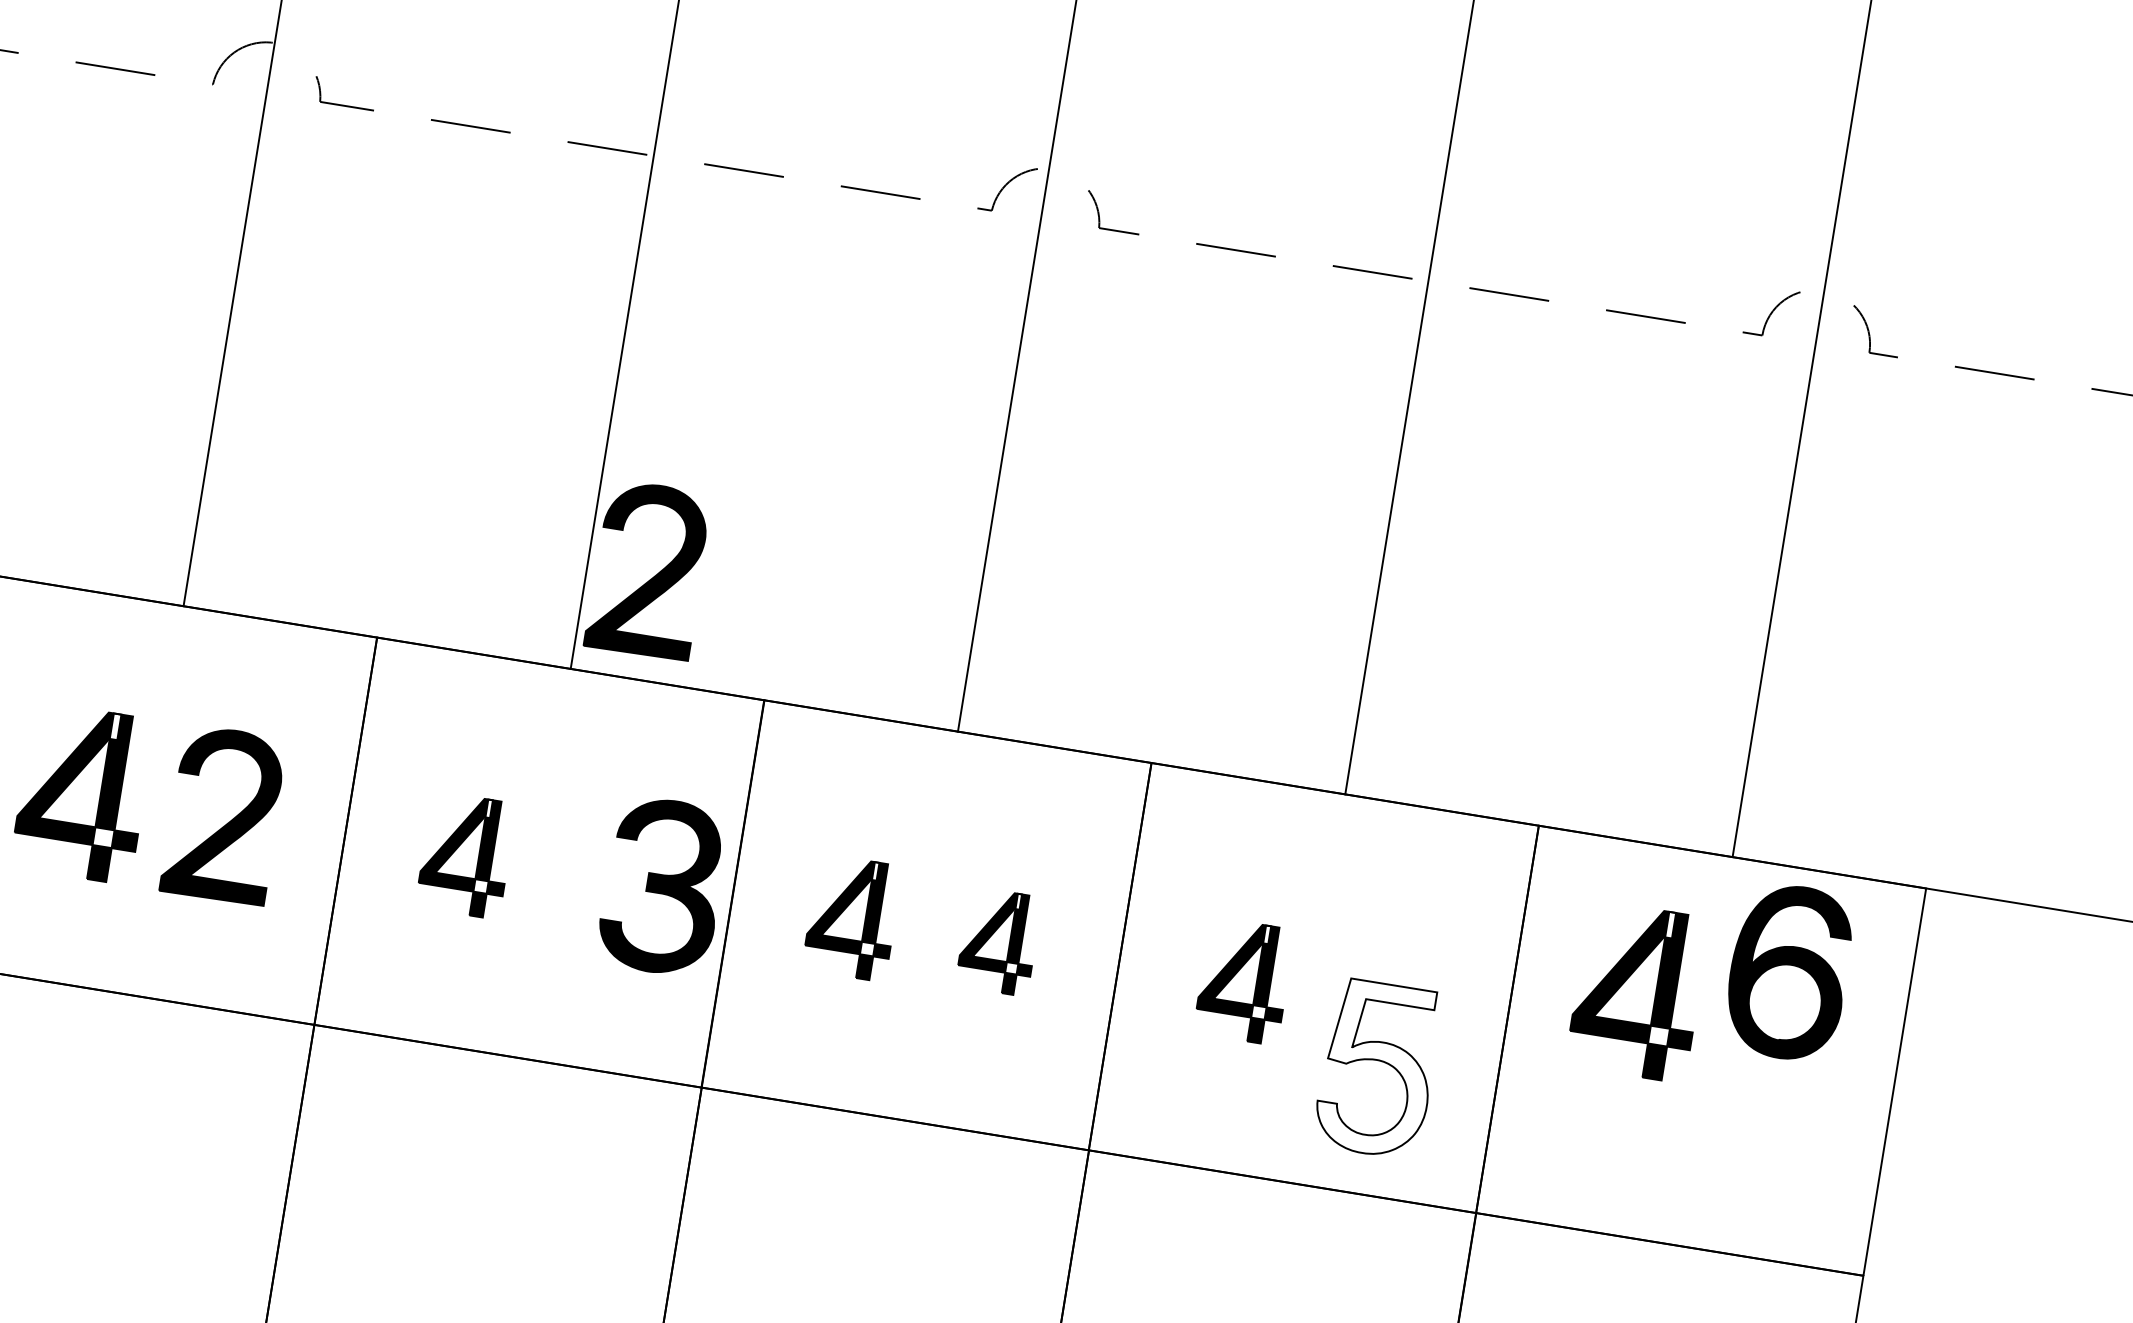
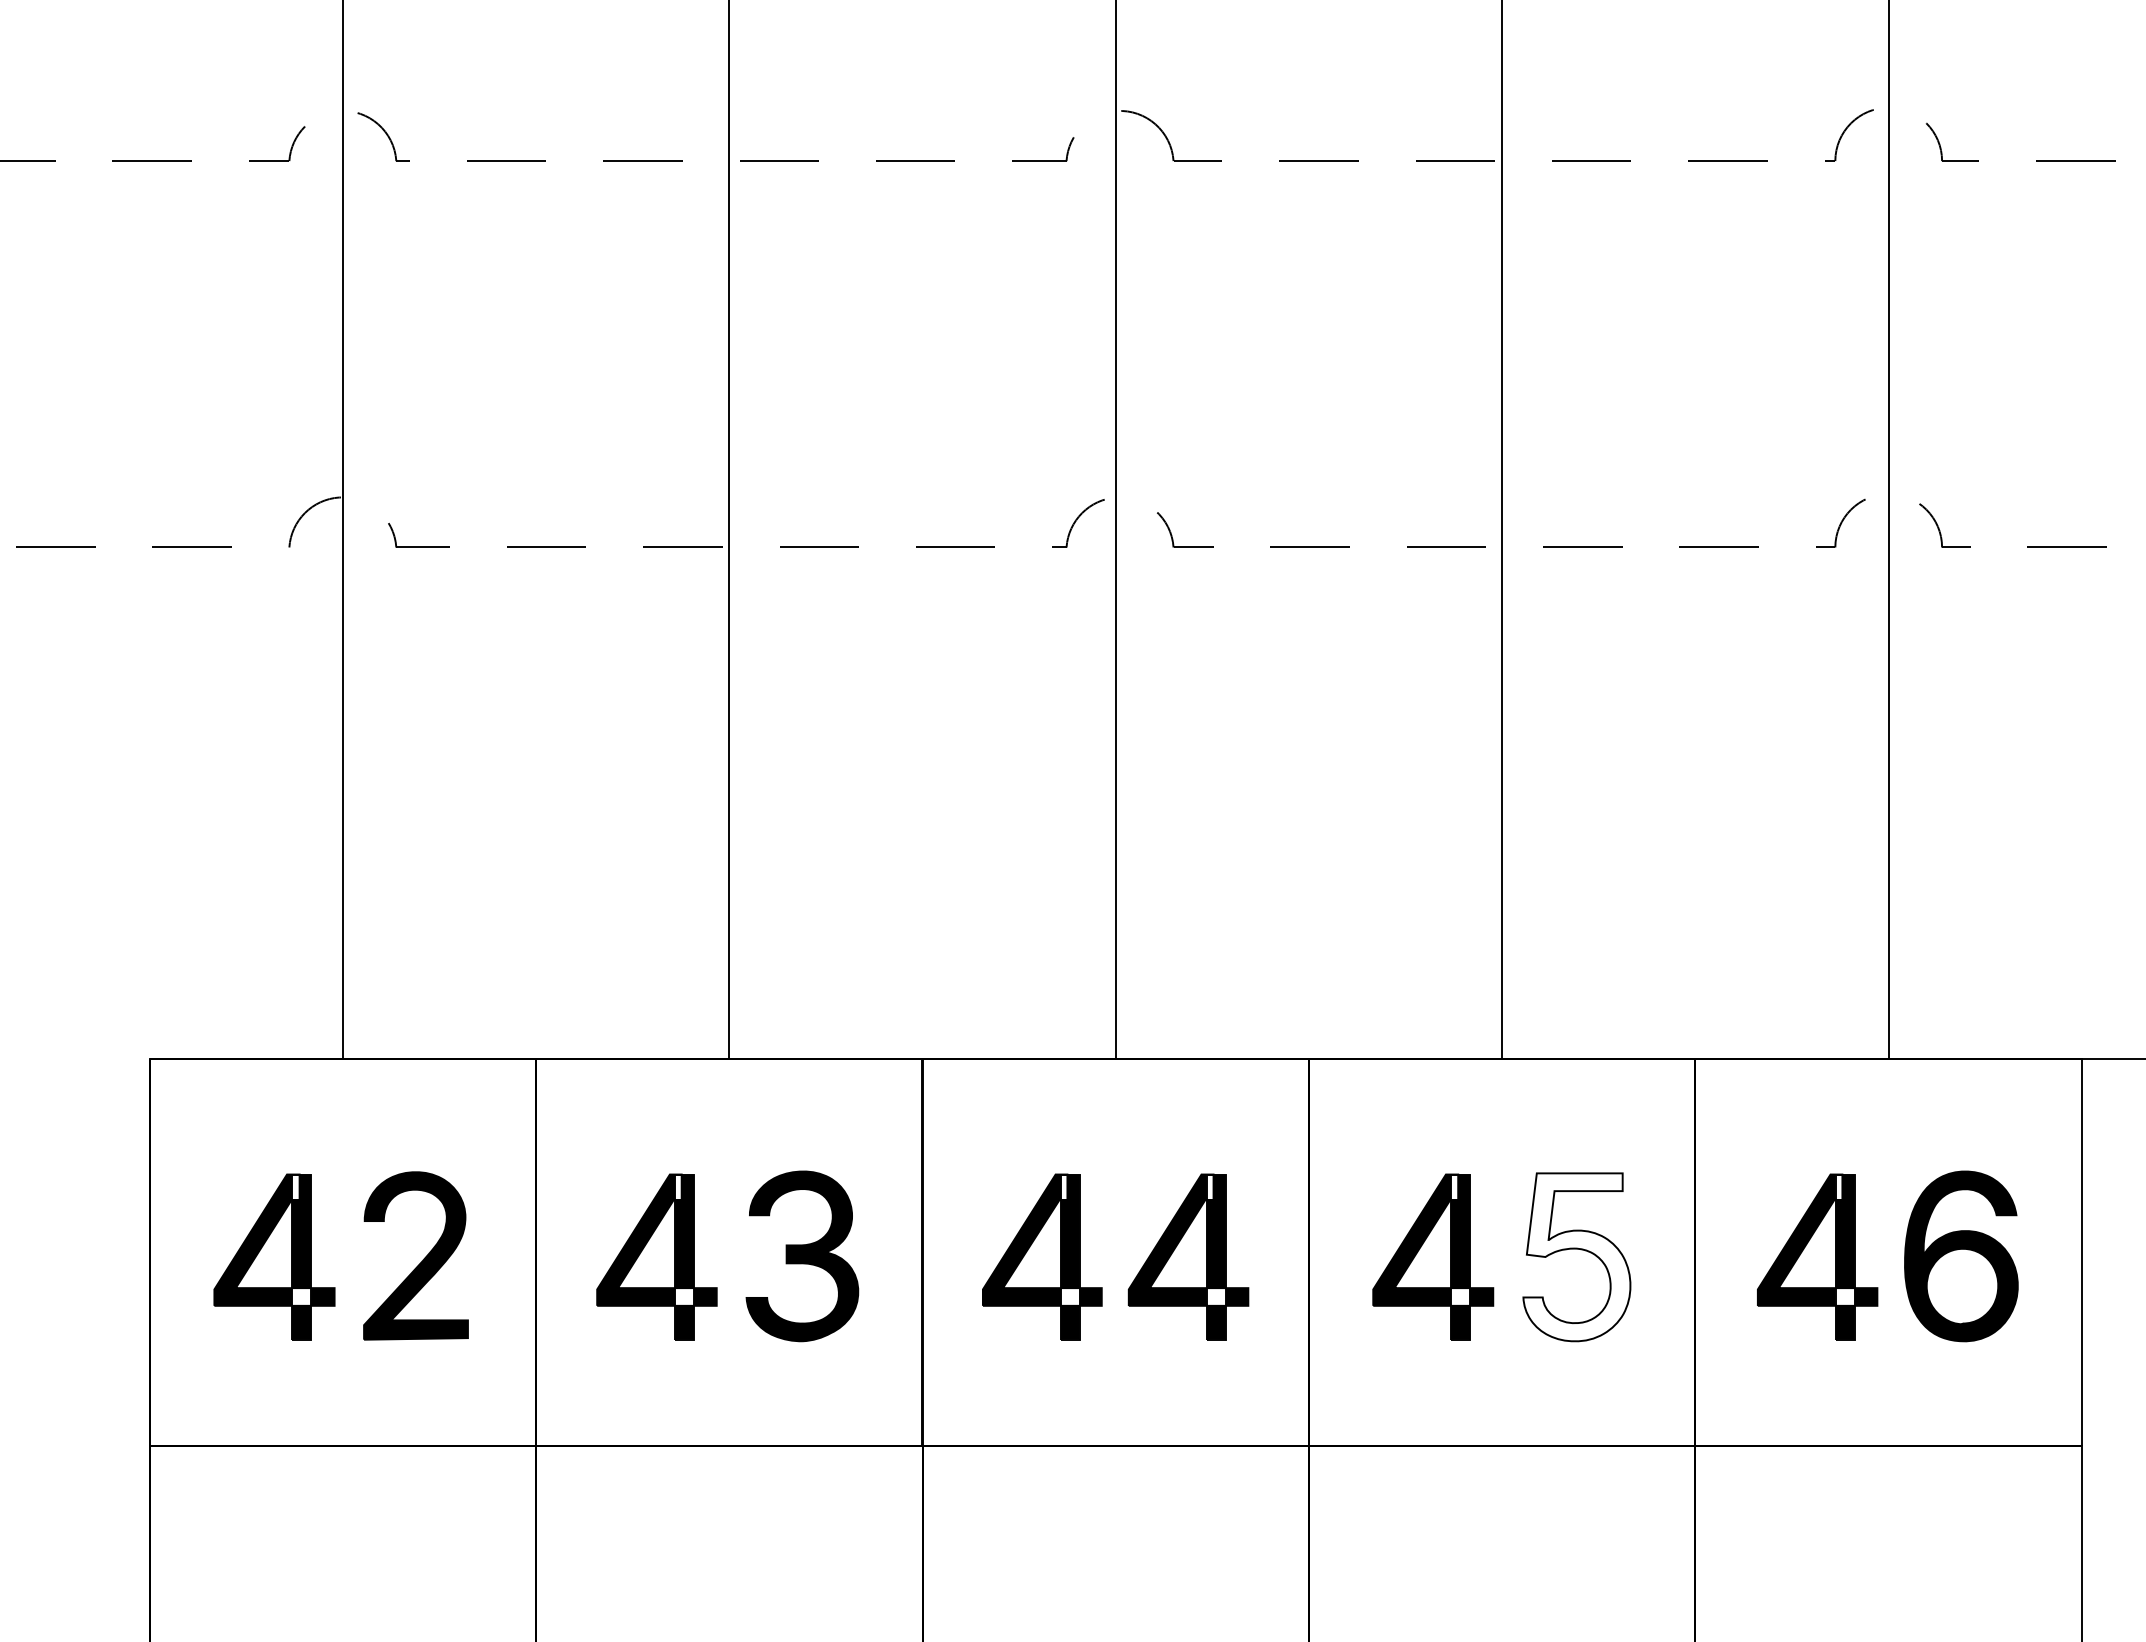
part: (655, 574) -> (796, 954), removed
part: (465, 854) -> (656, 1256), size x1.43
part: (663, 886) -> (802, 1256), moved
part: (852, 917) -> (1042, 1256), size x1.43
part: (999, 941) -> (1188, 1256), size x1.67
part: (1789, 972) -> (1961, 1256), moved
part: (1244, 980) -> (1433, 1256), size x1.43
part: (1637, 991) -> (1817, 1256), moved
part: (1378, 1061) -> (1576, 1249), moved

